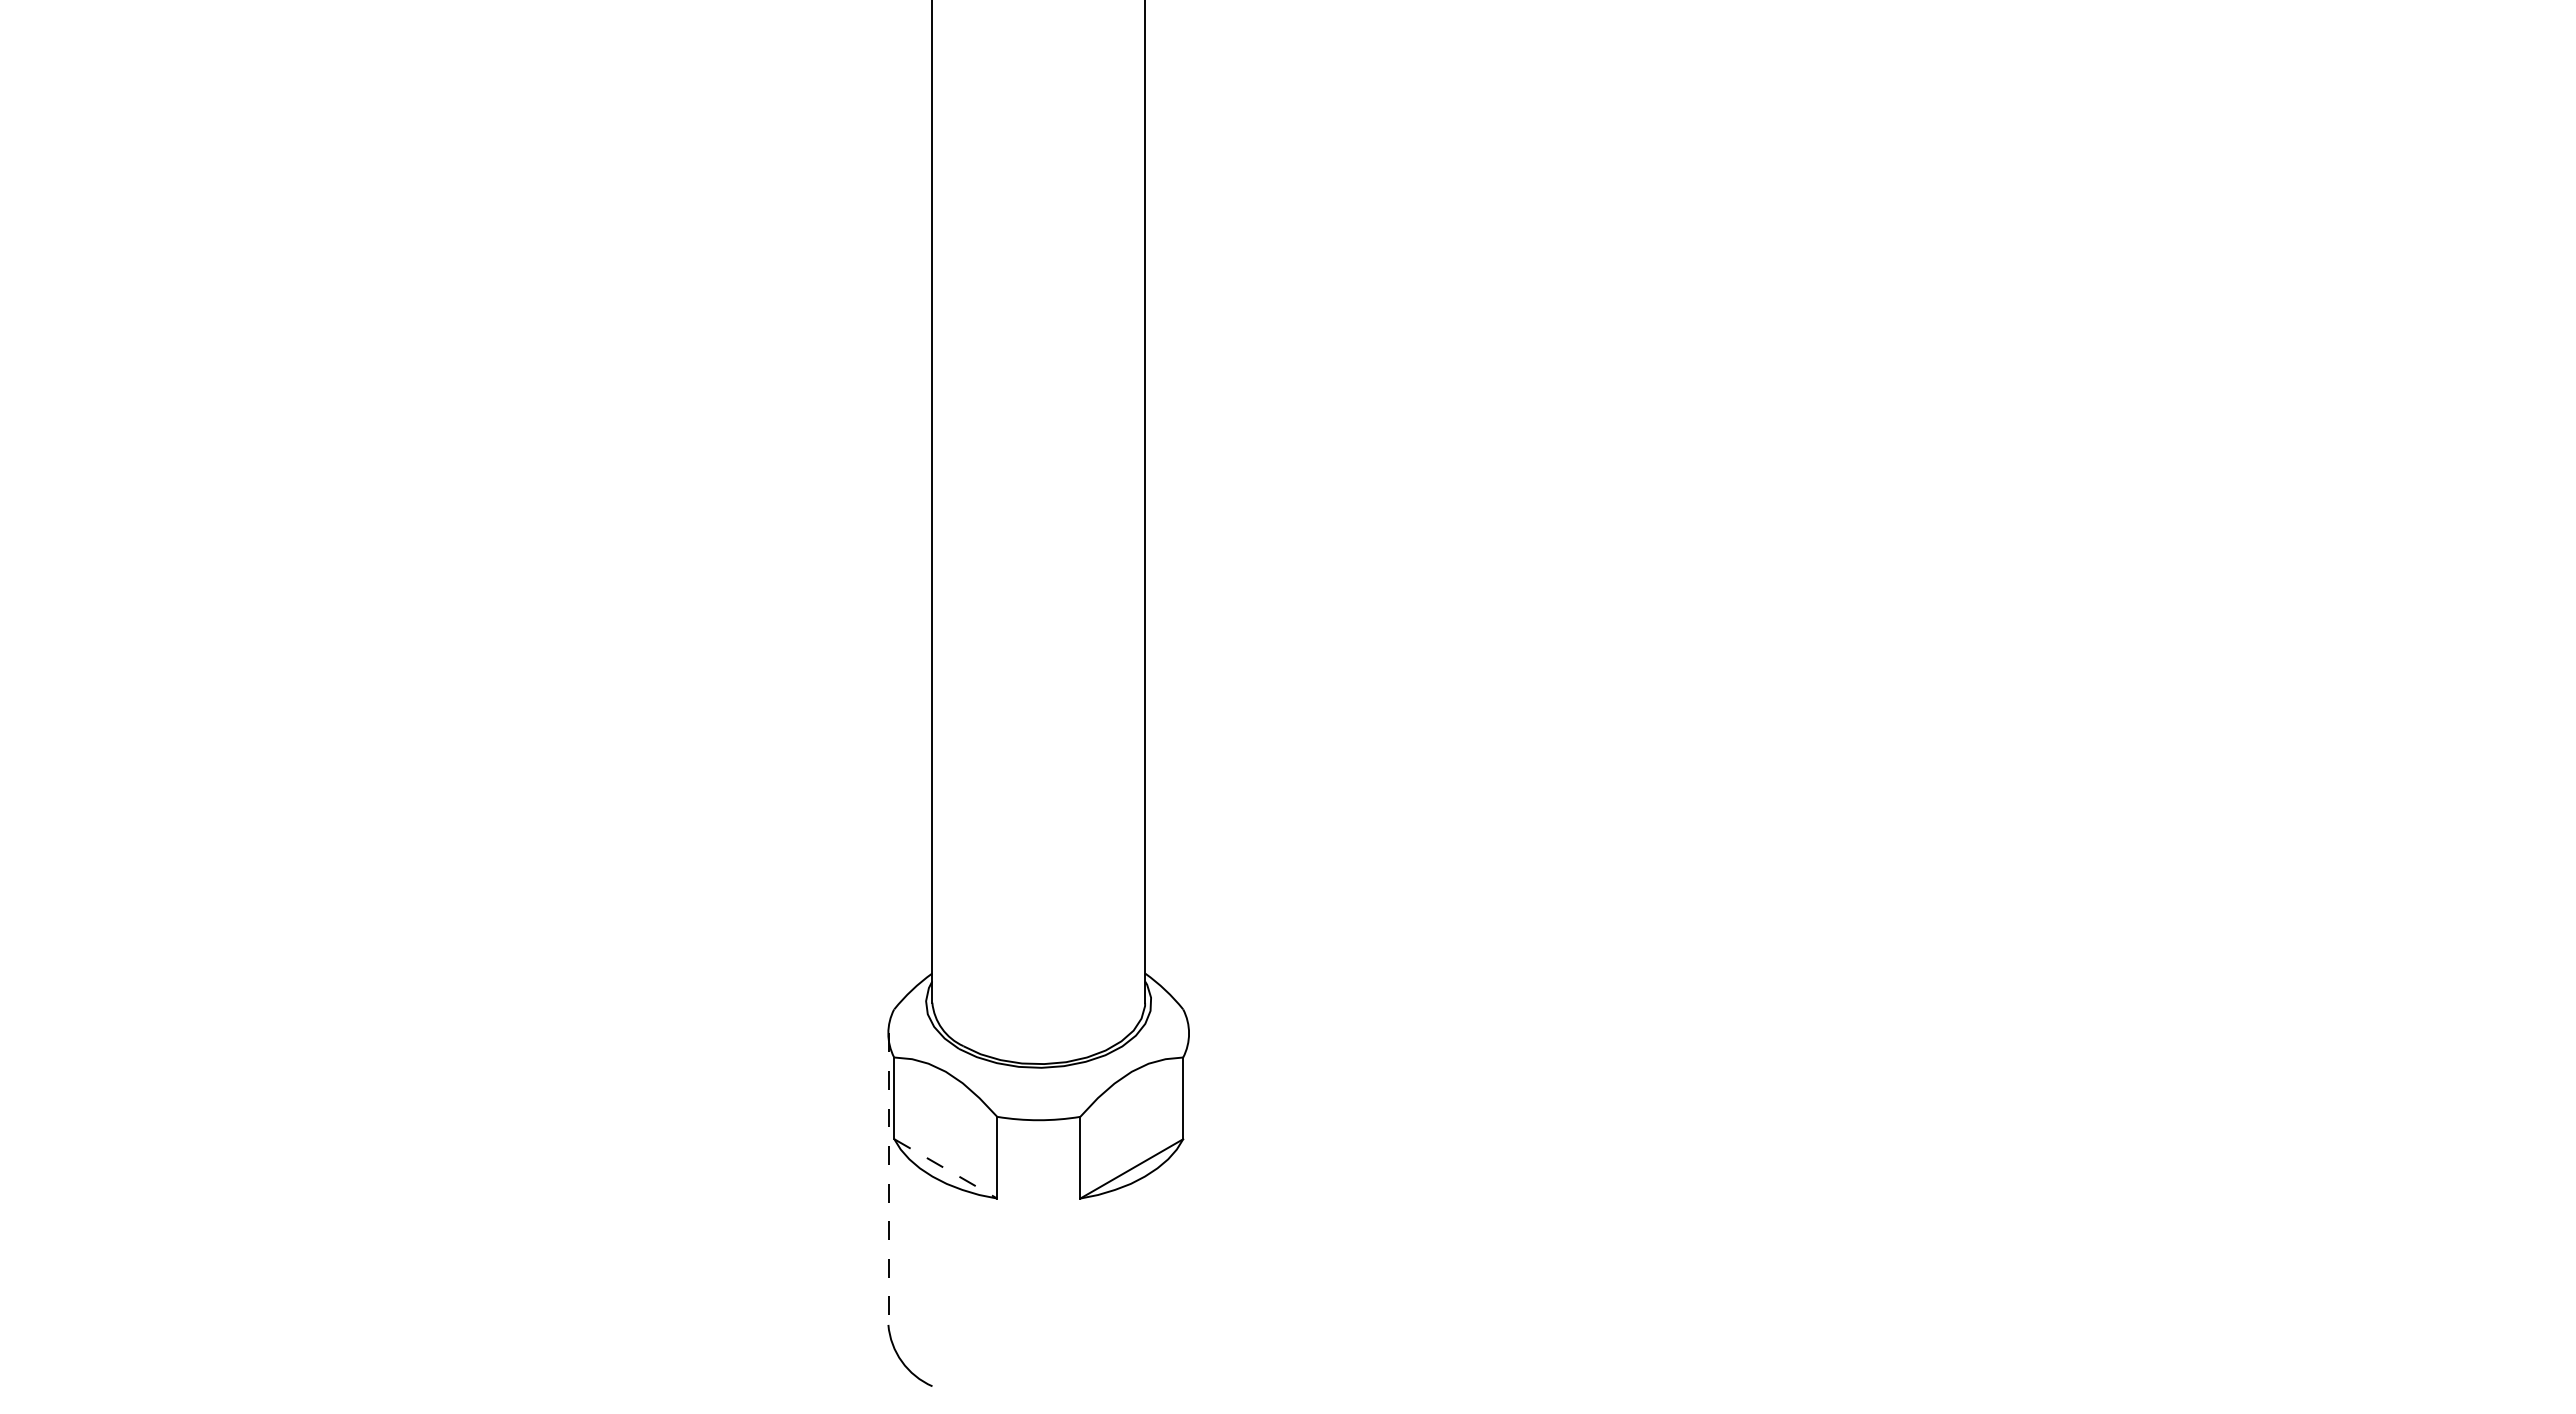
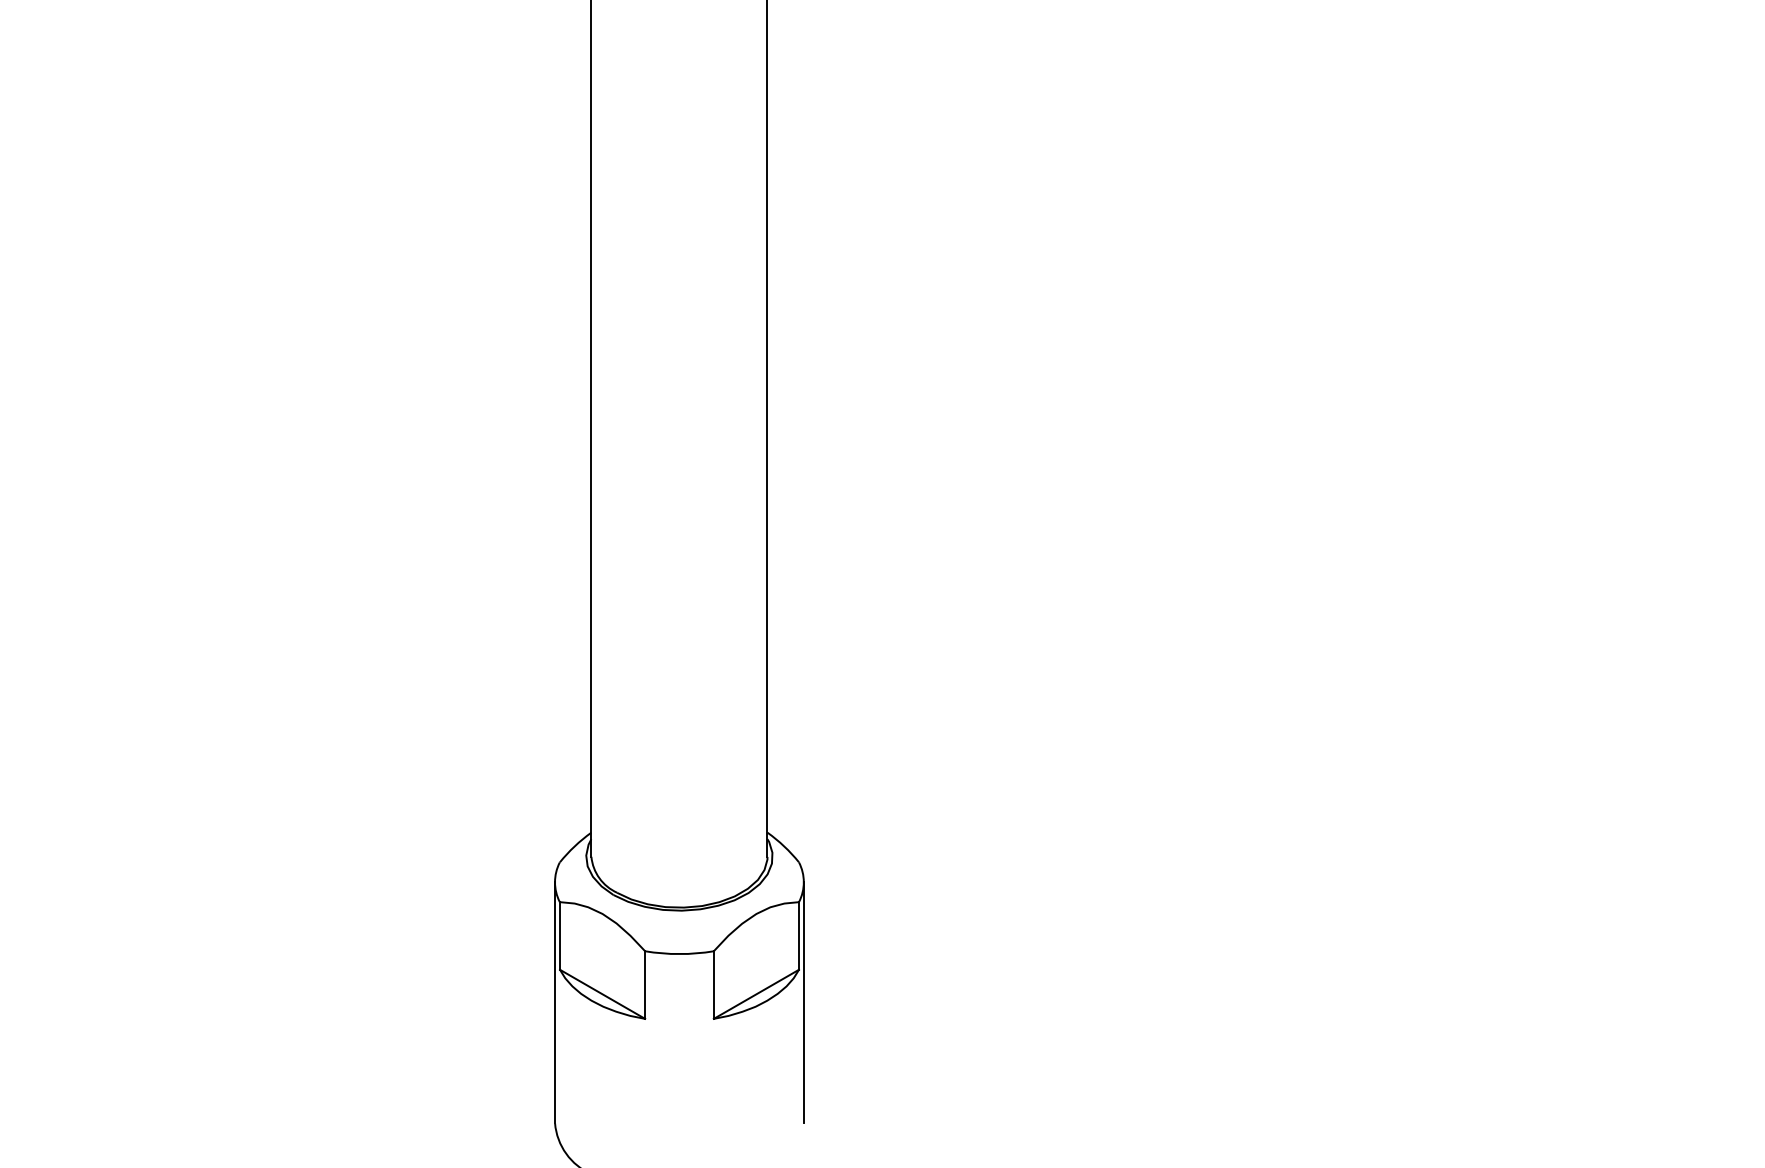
line: (946, 1169) -> (603, 994), dashed -> solid
line: (1189, 1178) -> (804, 1002), added
line: (888, 1179) -> (555, 1003), dashed -> solid

